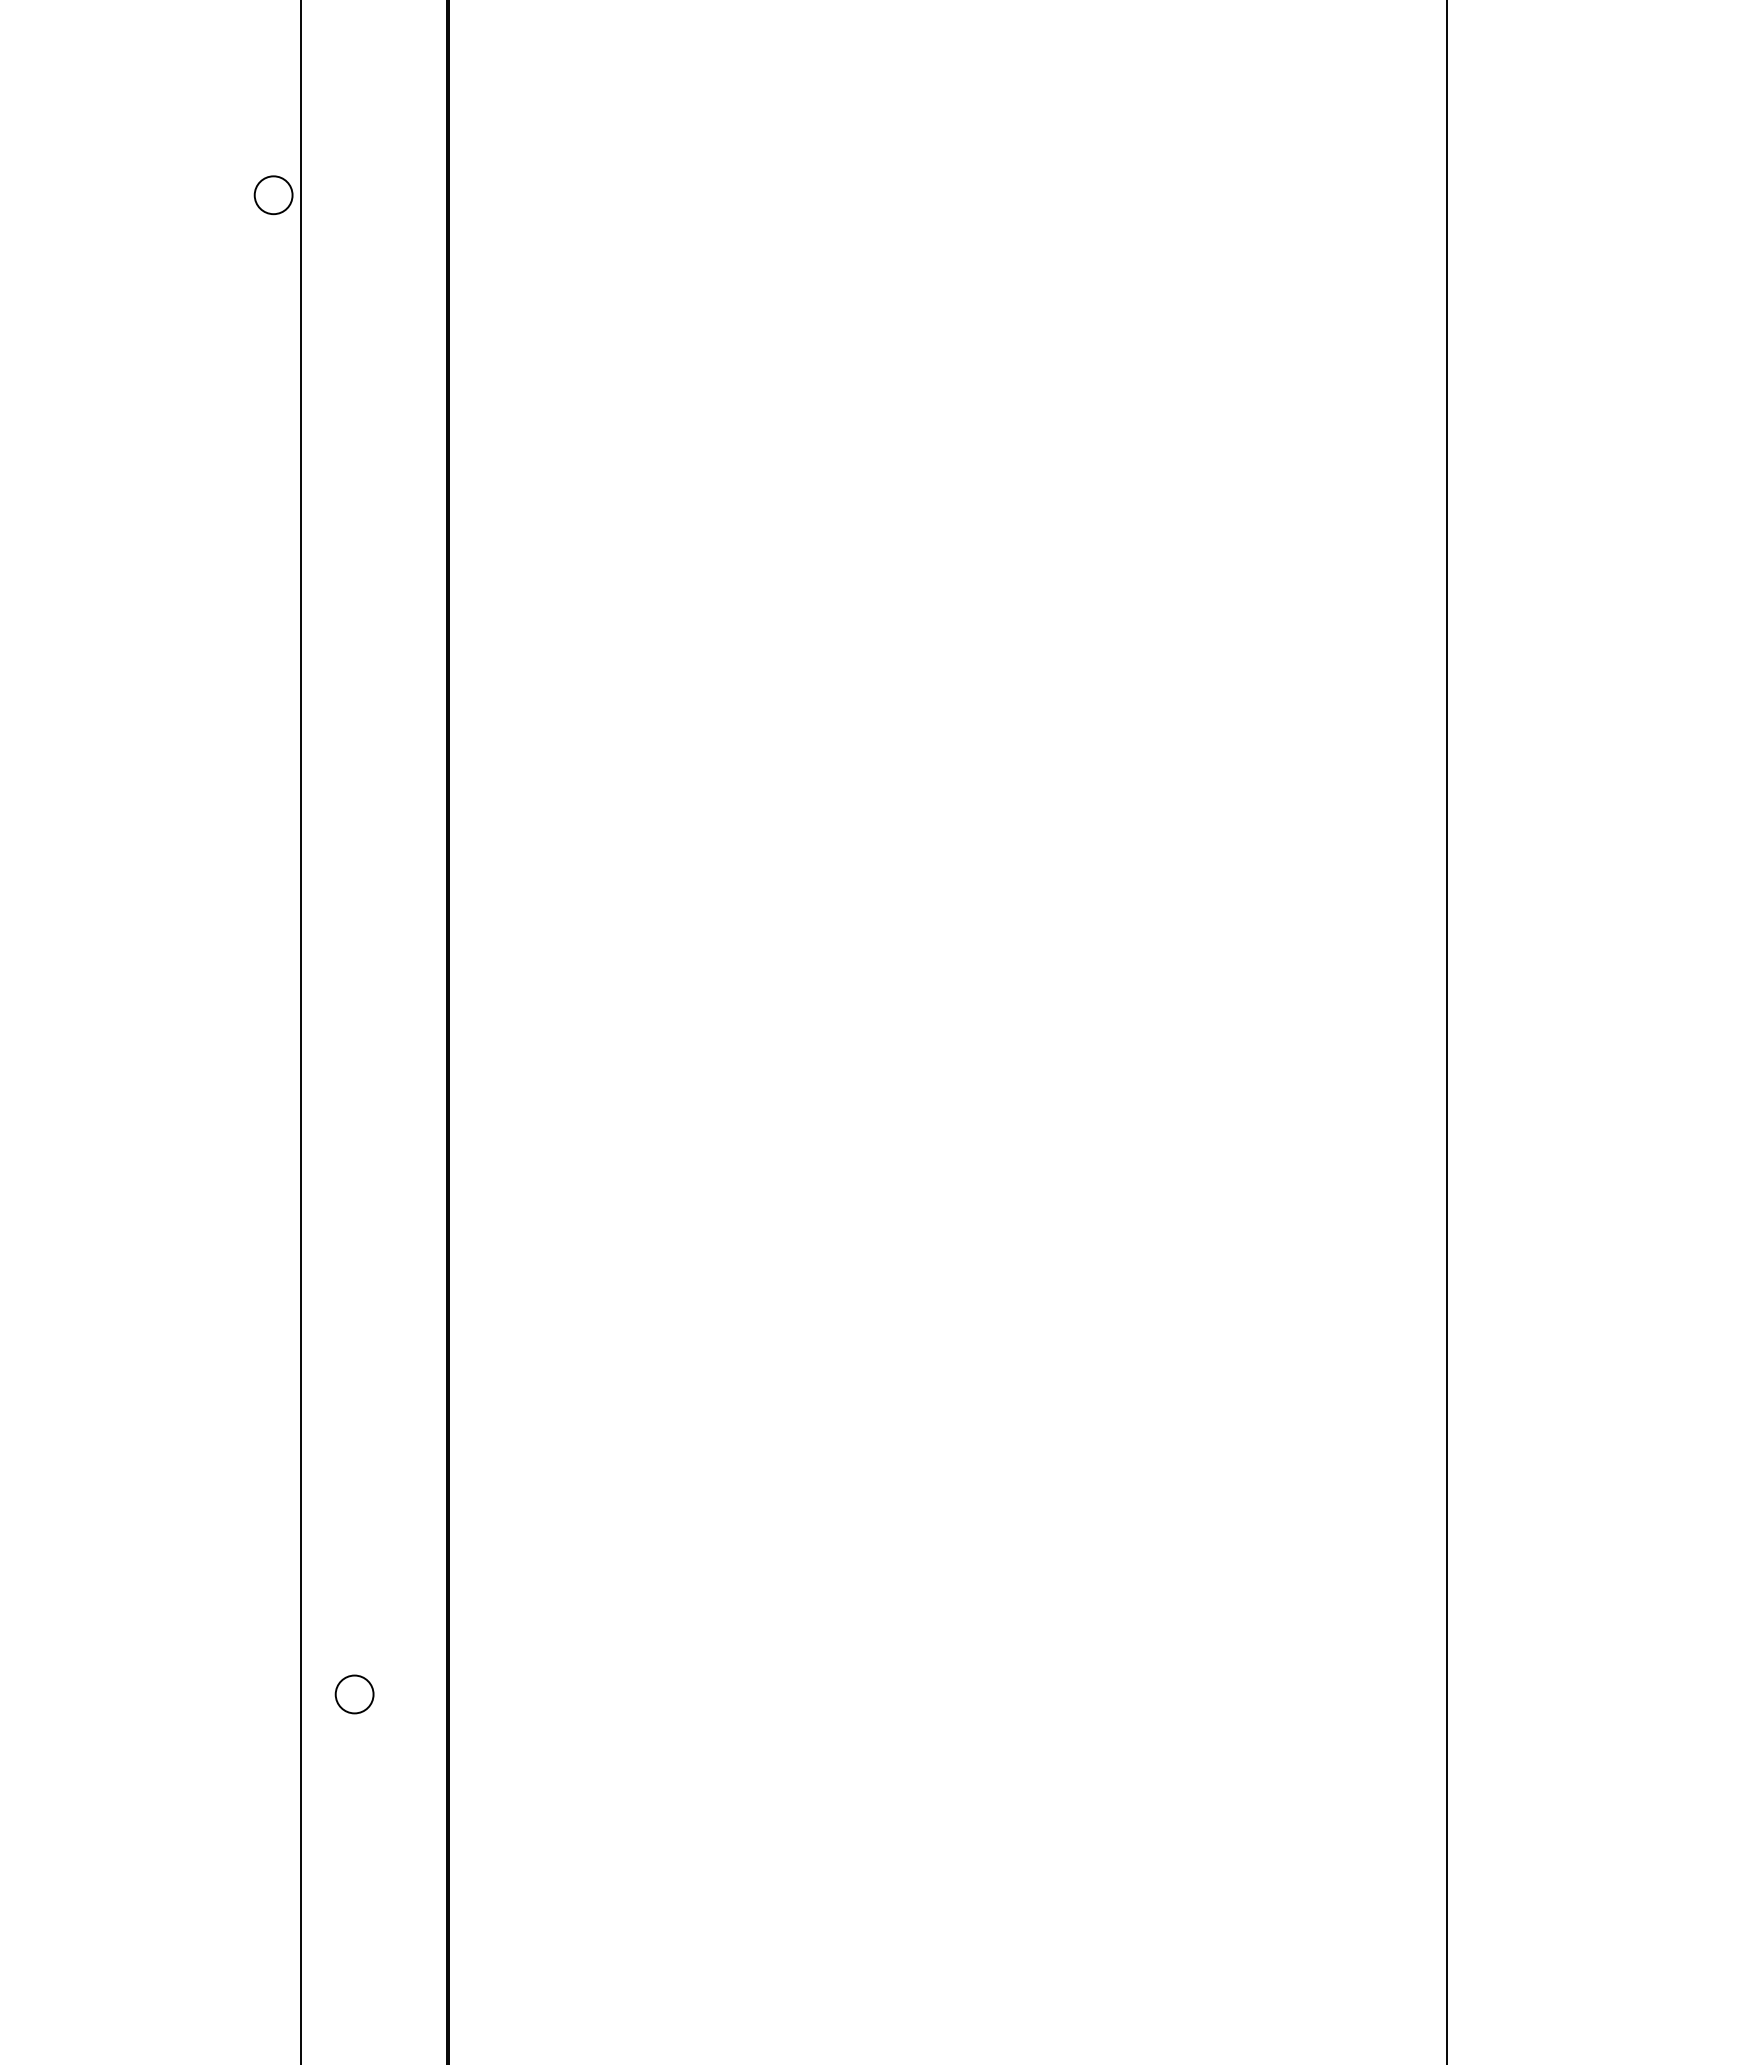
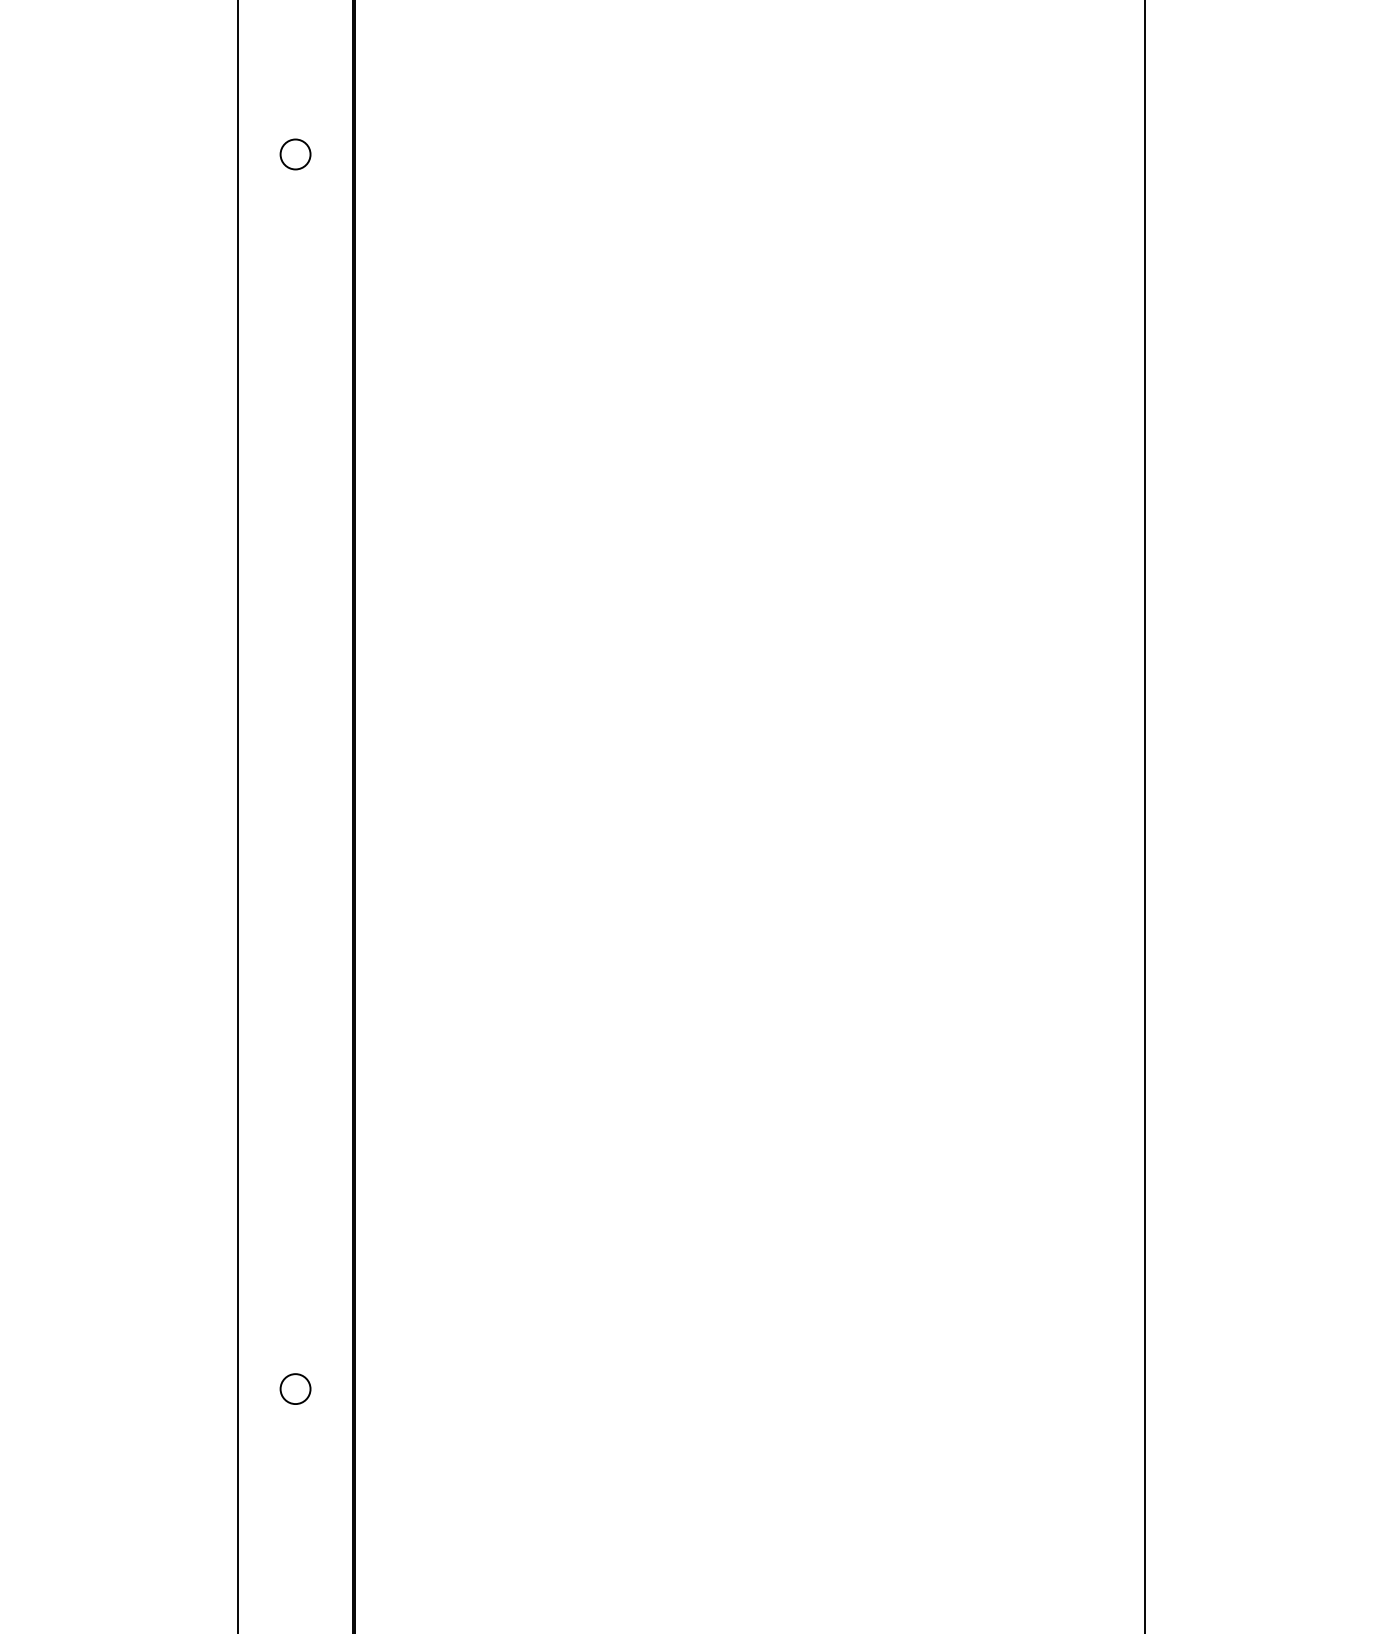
circle: (273, 195) -> (295, 154), moved
circle: (354, 1694) -> (295, 1389), moved

